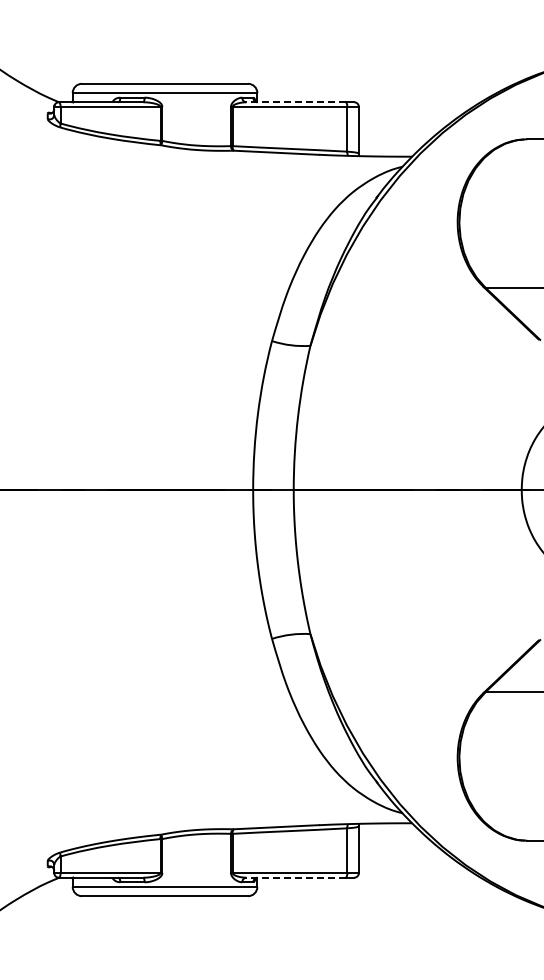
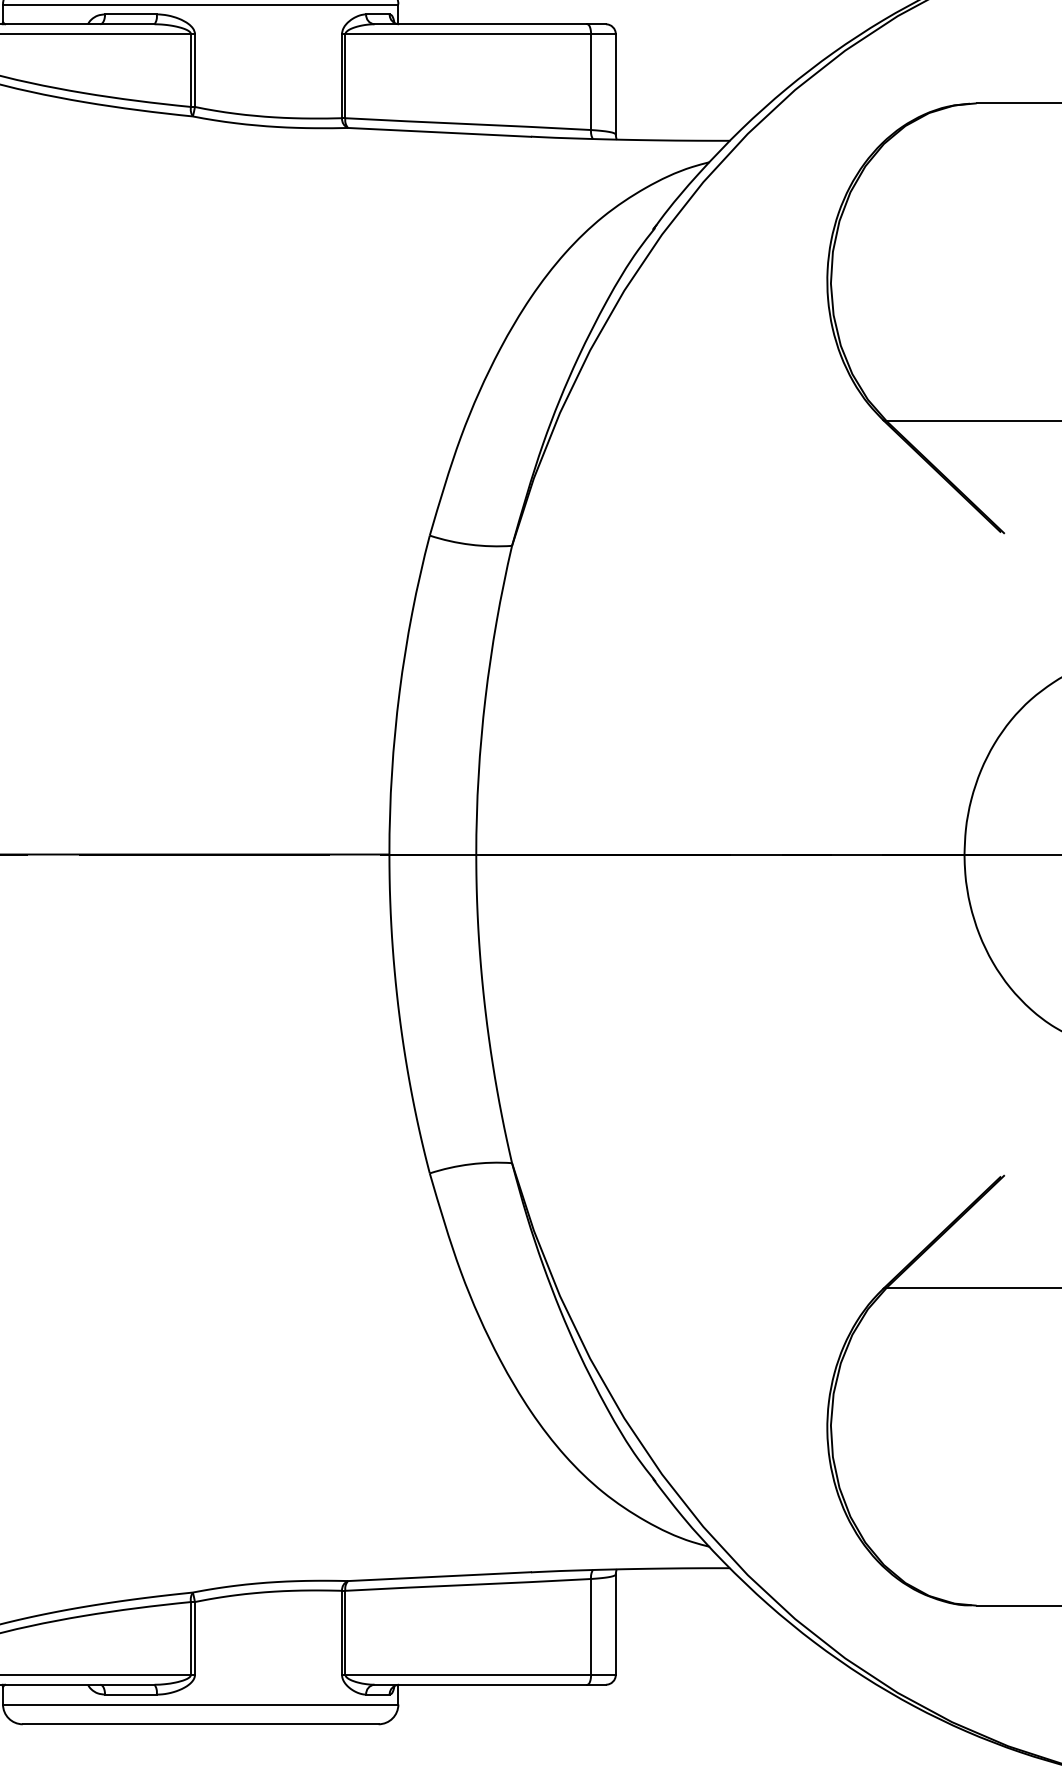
line: (295, 102) -> (480, 24), dashed -> solid
line: (295, 877) -> (480, 1684), dashed -> solid

